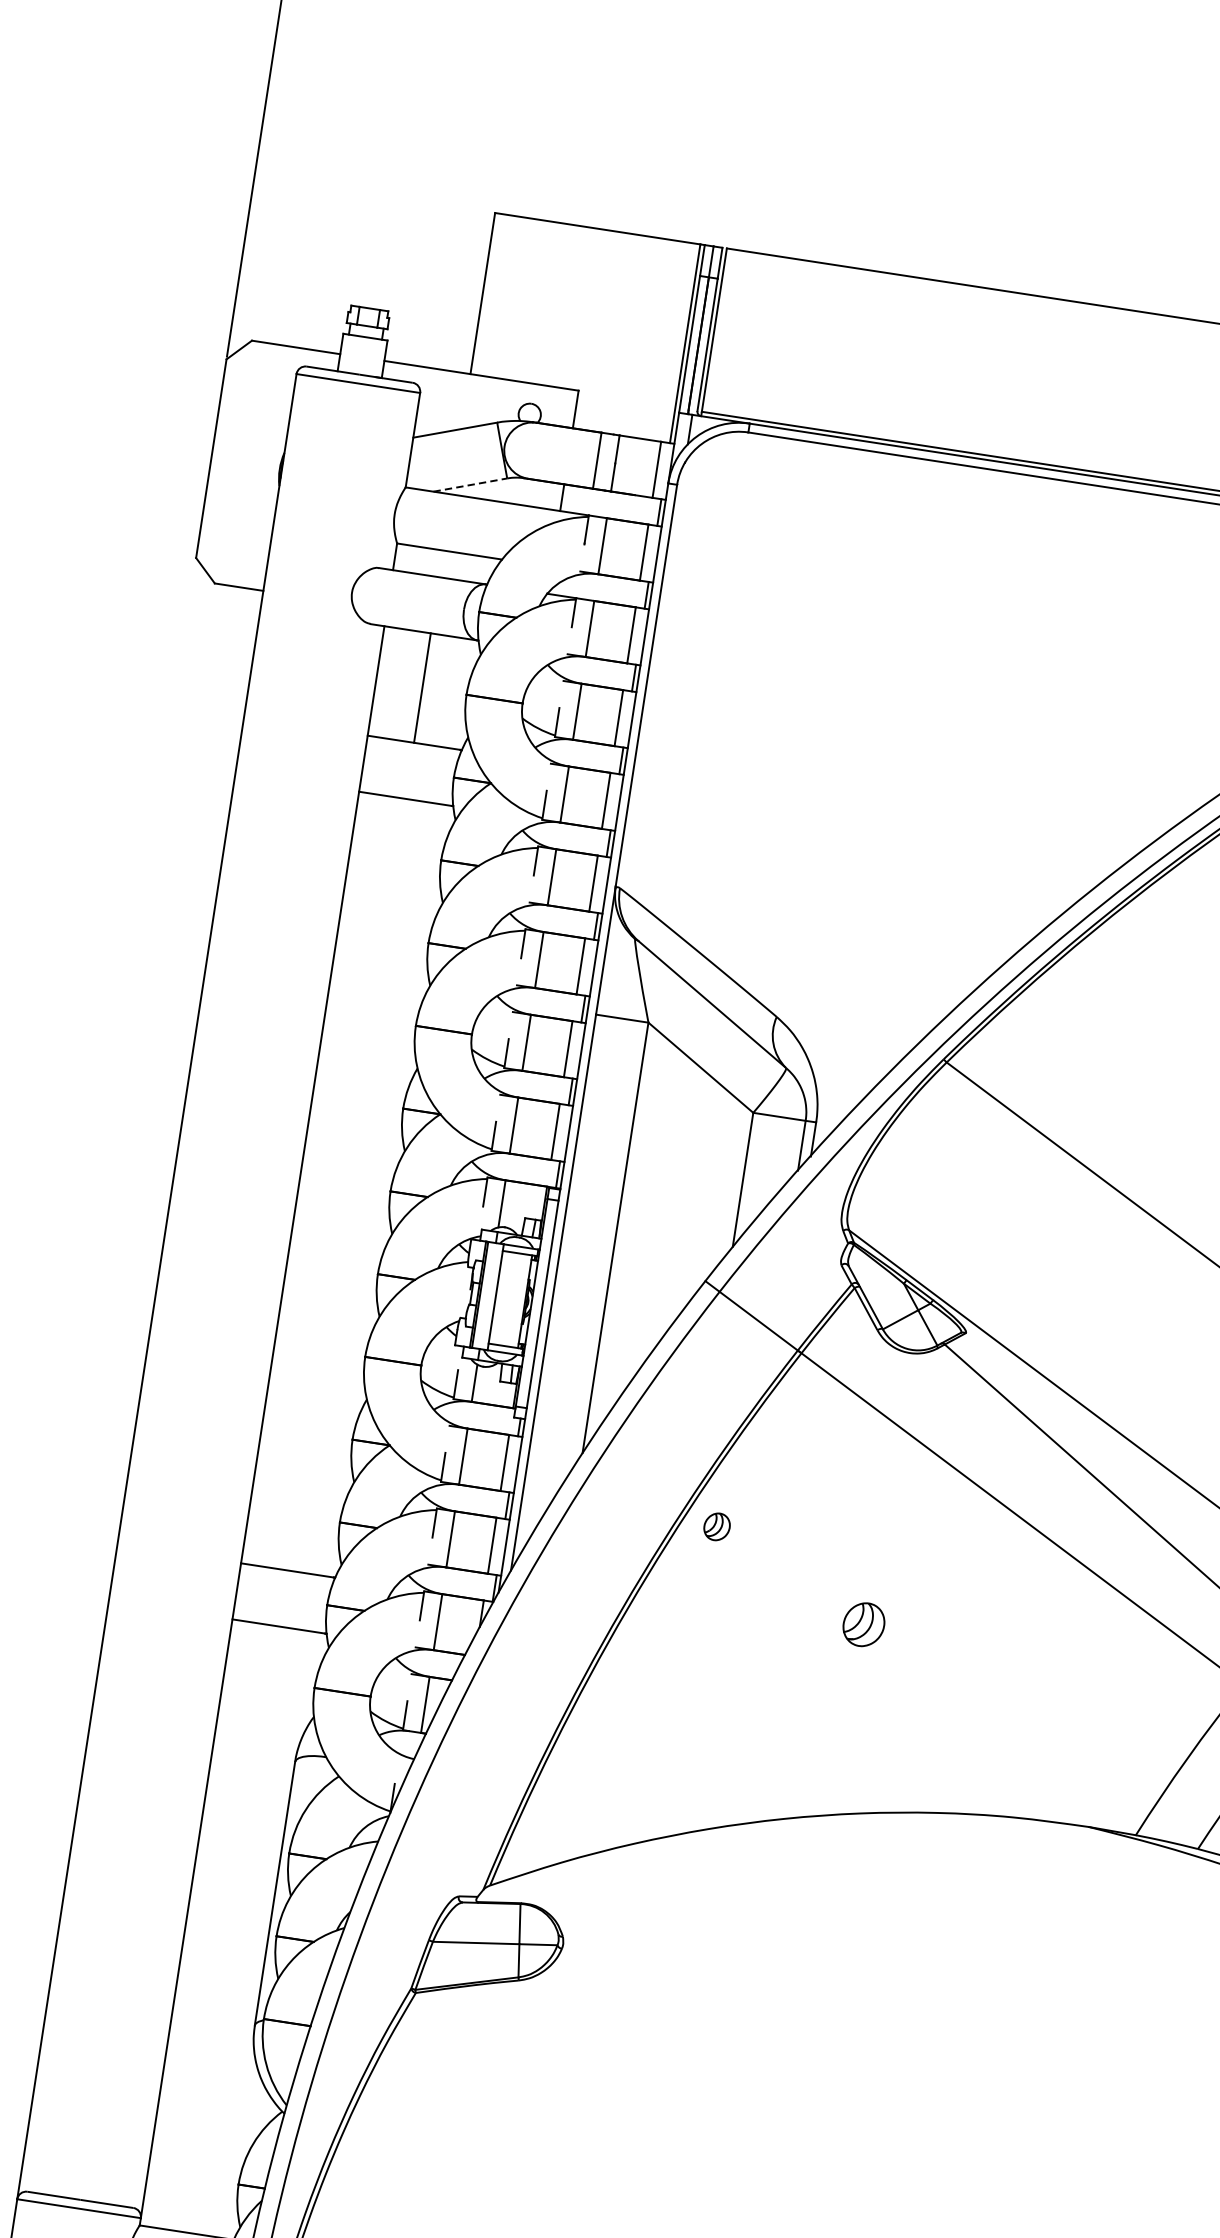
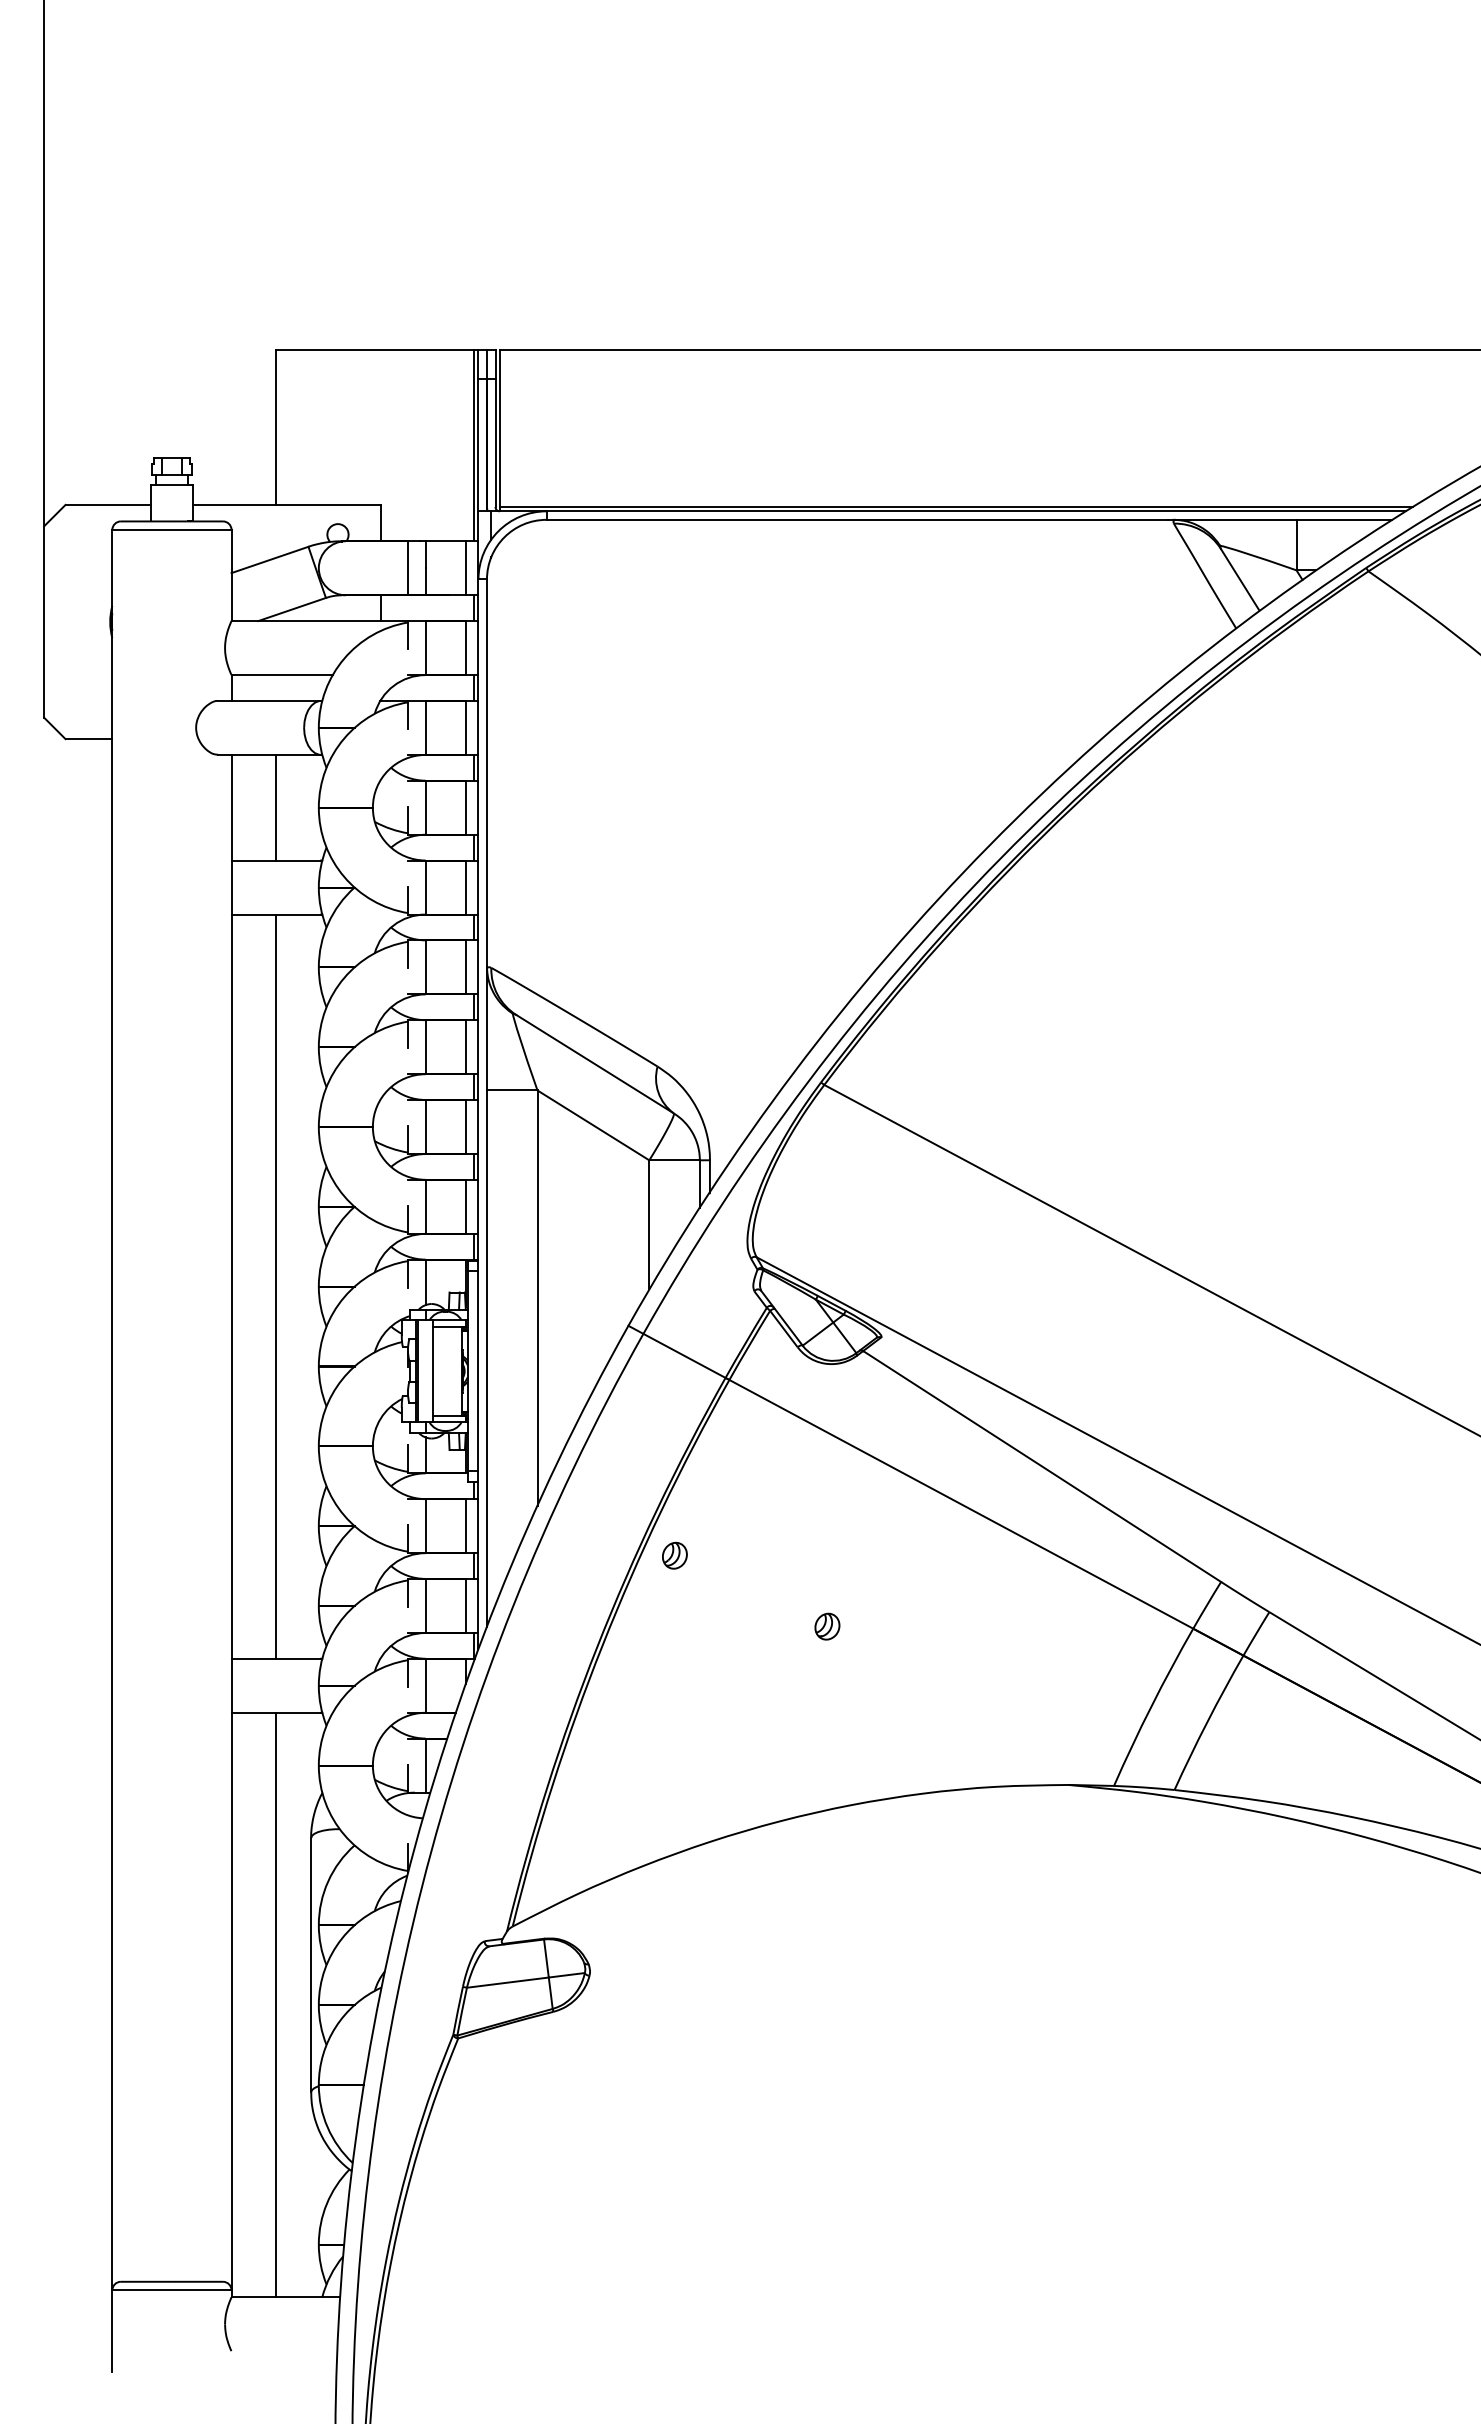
line: (470, 485) -> (292, 609), dashed -> solid
line: (346, 1184) -> (276, 1286), added
part: (864, 1624) -> (827, 1626), size x0.62
line: (232, 1928) -> (276, 2004), added

